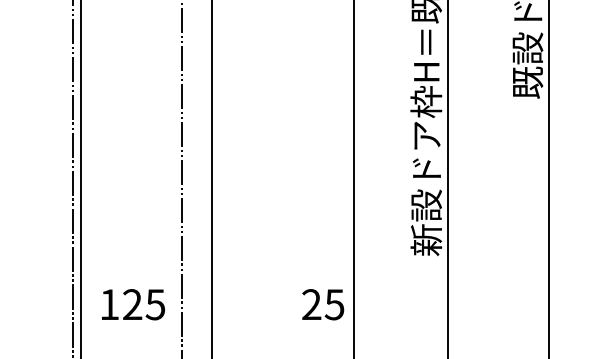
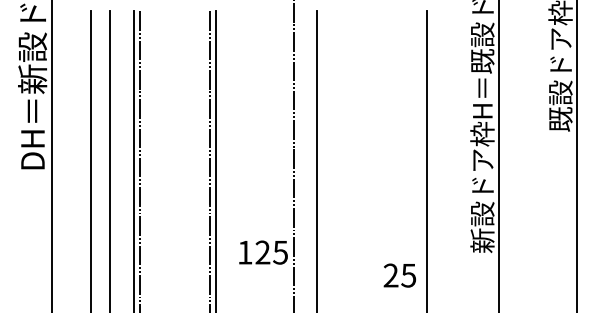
text: (133, 304) -> (263, 252), moved
text: (322, 304) -> (399, 275), moved

